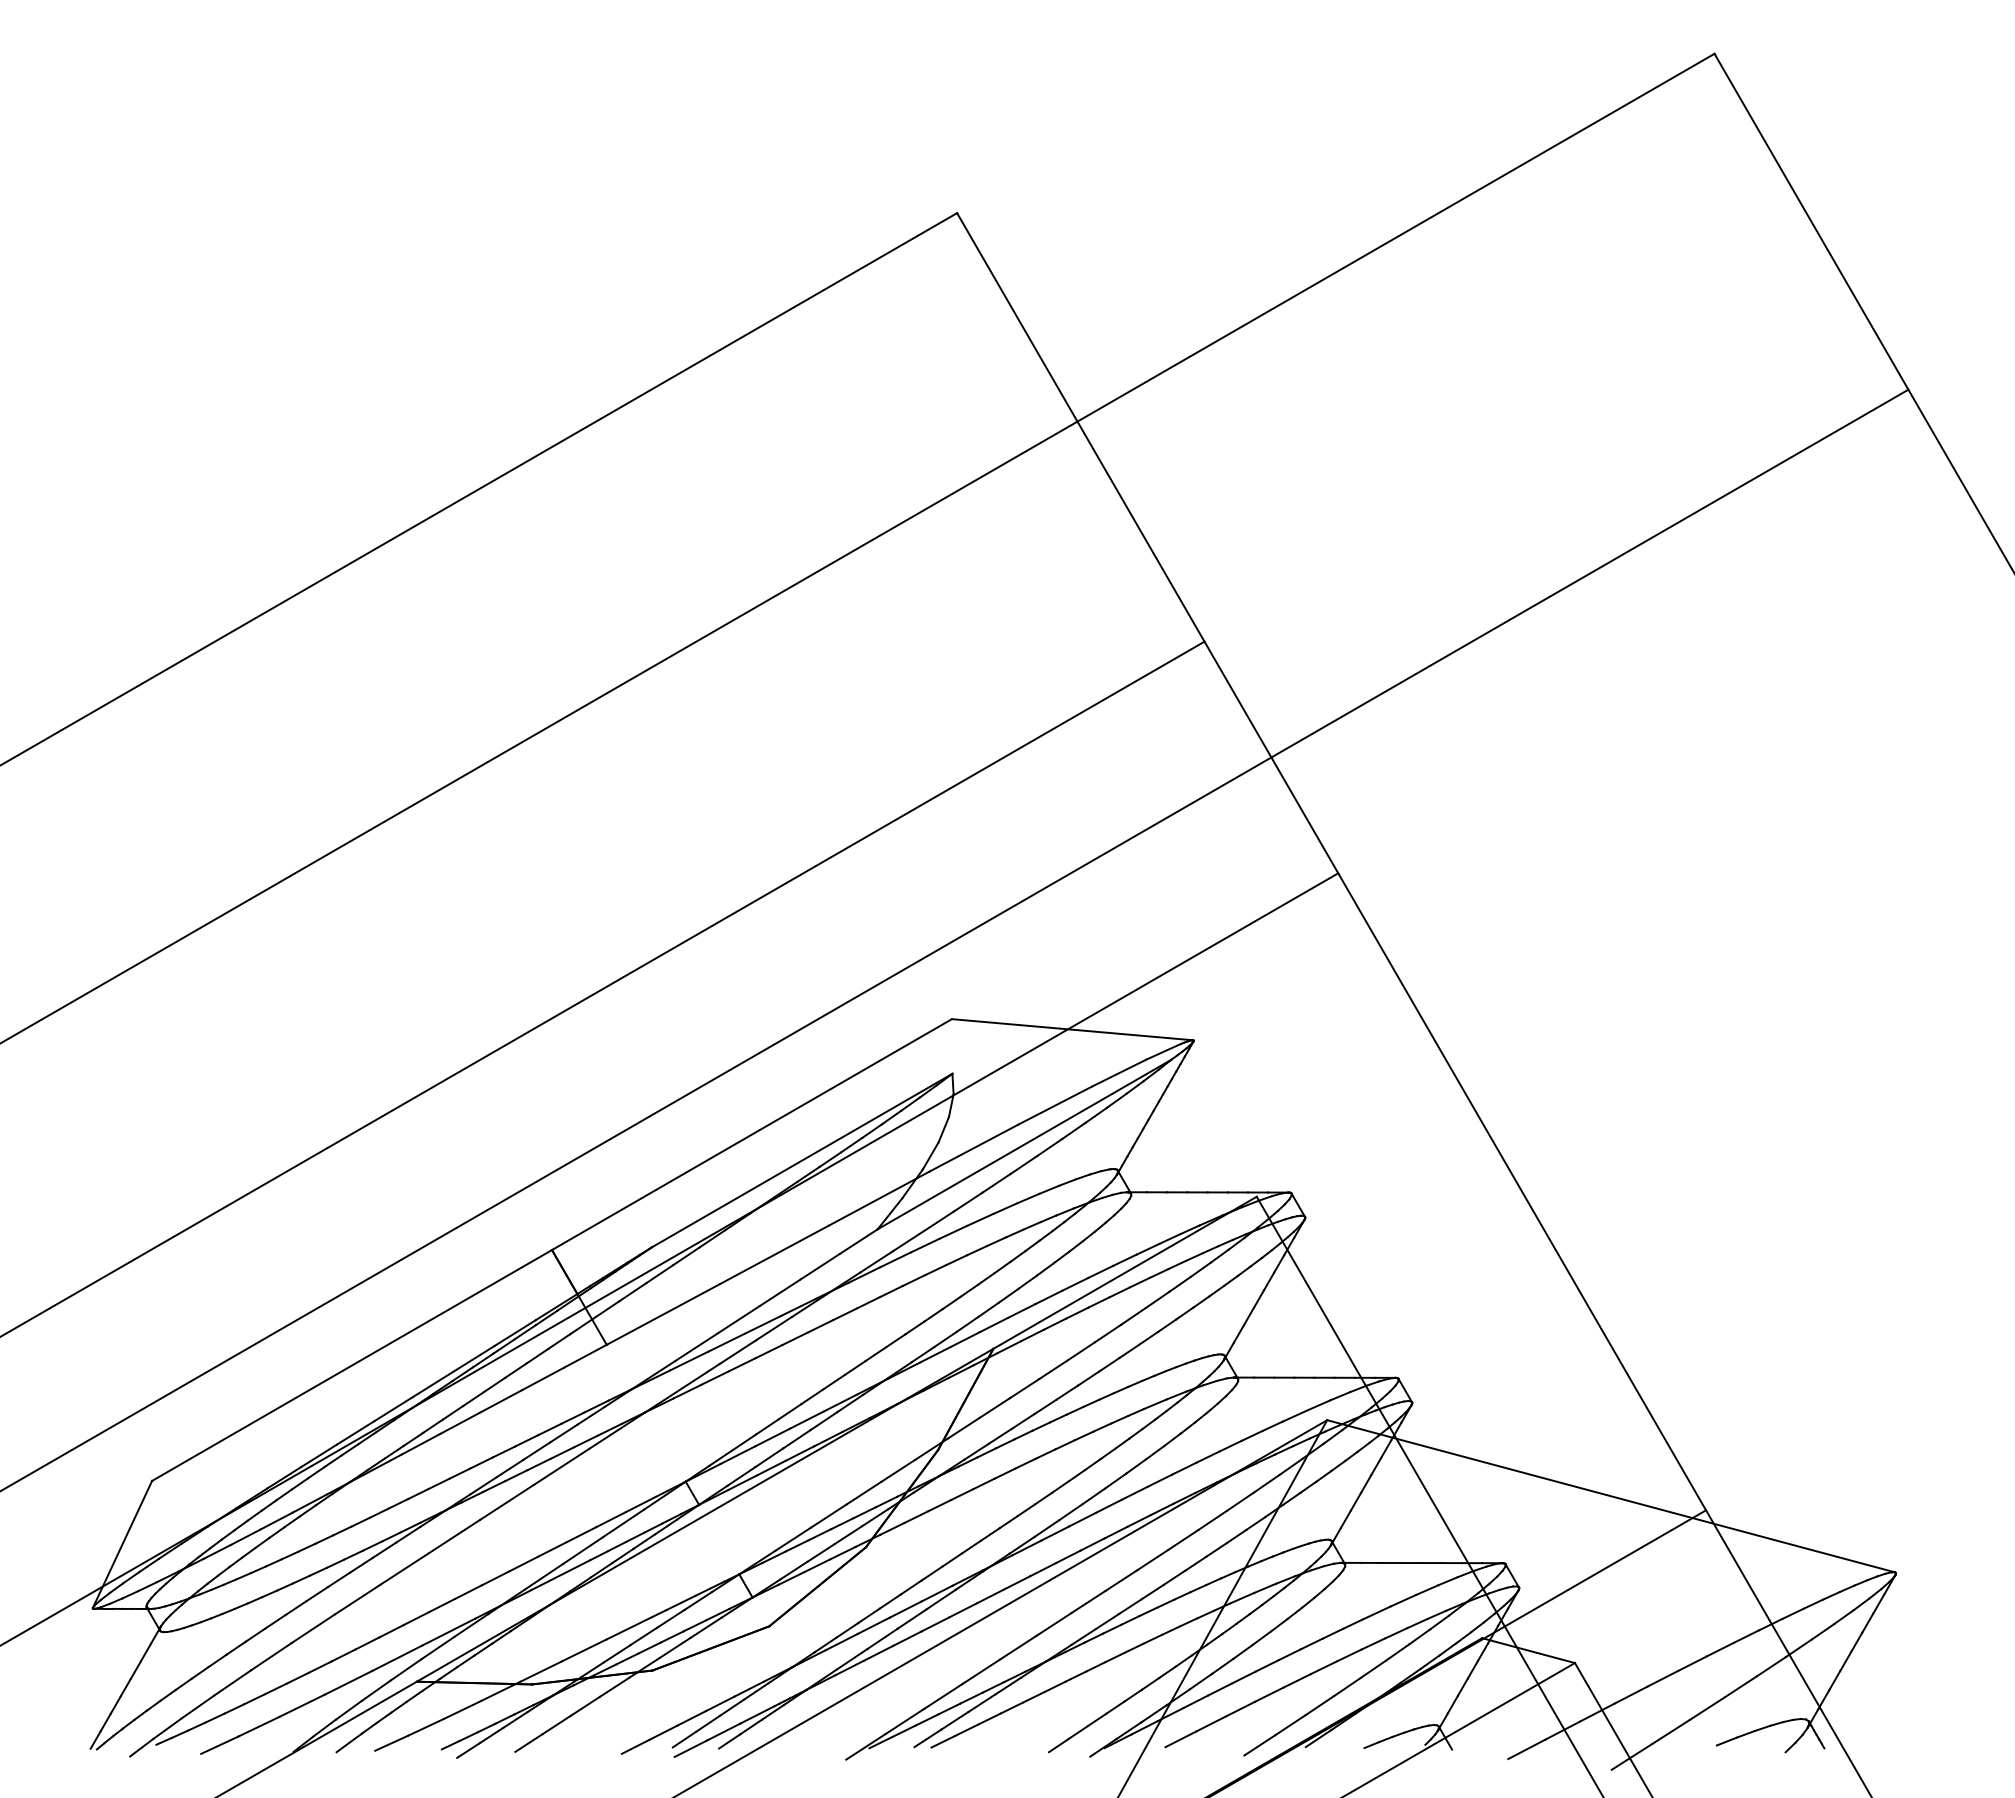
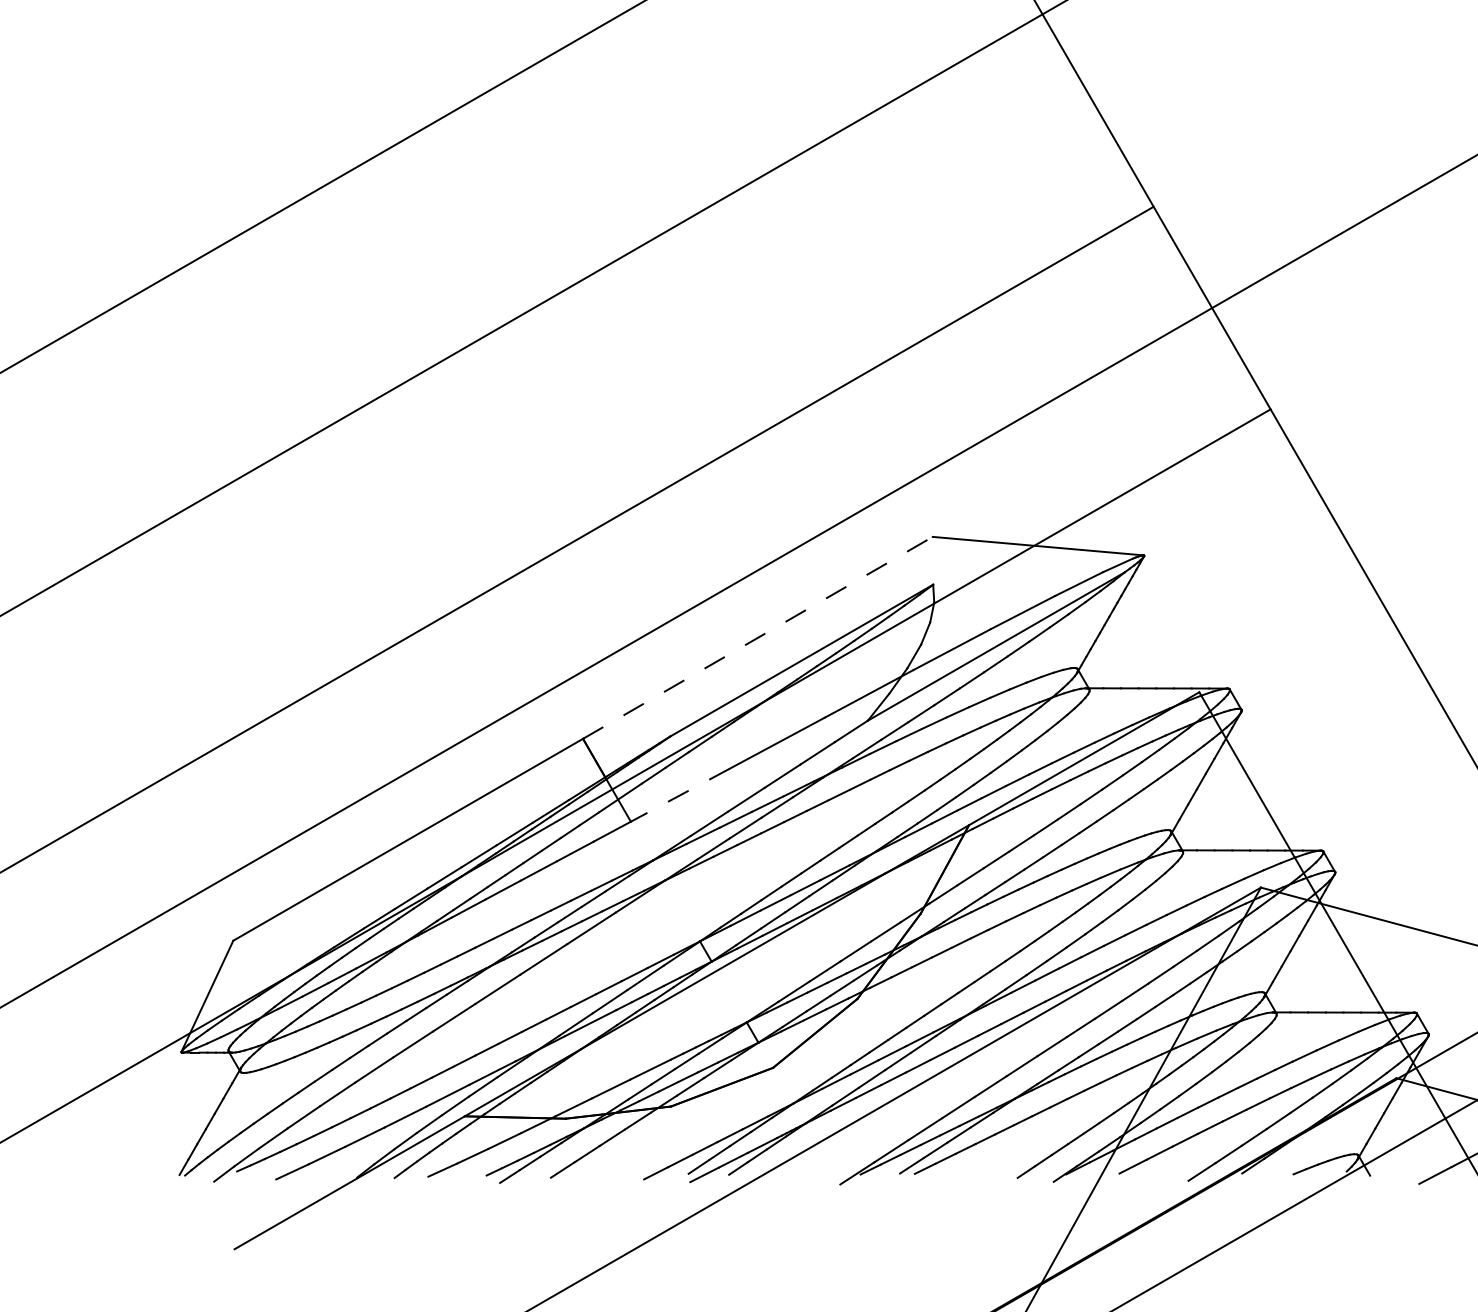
line: (751, 1134) -> (757, 637), solid -> dashed
line: (662, 1314) -> (679, 795), solid -> dashed

